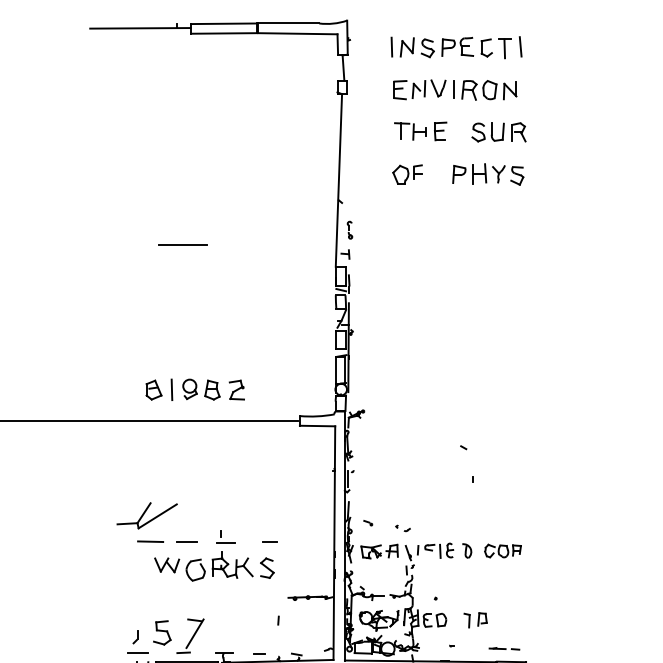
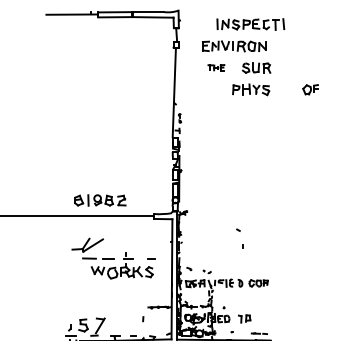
part: (455, 47) -> (250, 24), moved
part: (420, 131) -> (216, 67), size x0.6
part: (407, 173) -> (310, 89), moved
line: (181, 245) -> (93, 126), removed
part: (197, 541) -> (113, 258), moved

